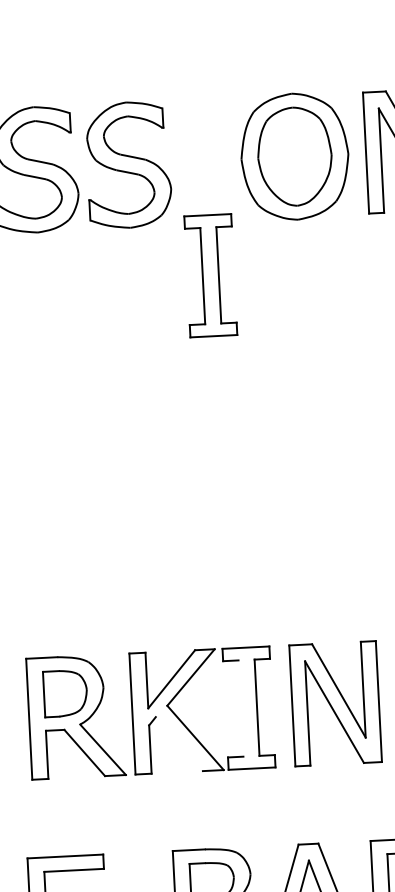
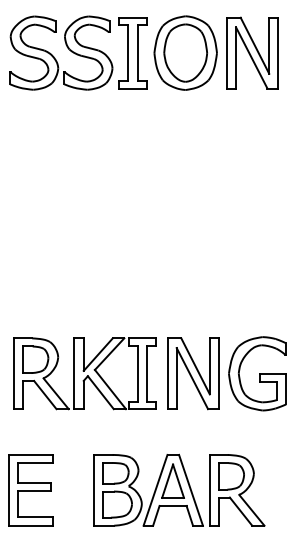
part: (209, 276) -> (132, 53), moved
line: (240, 708) -> (137, 373), added
line: (178, 743) -> (100, 392), added

